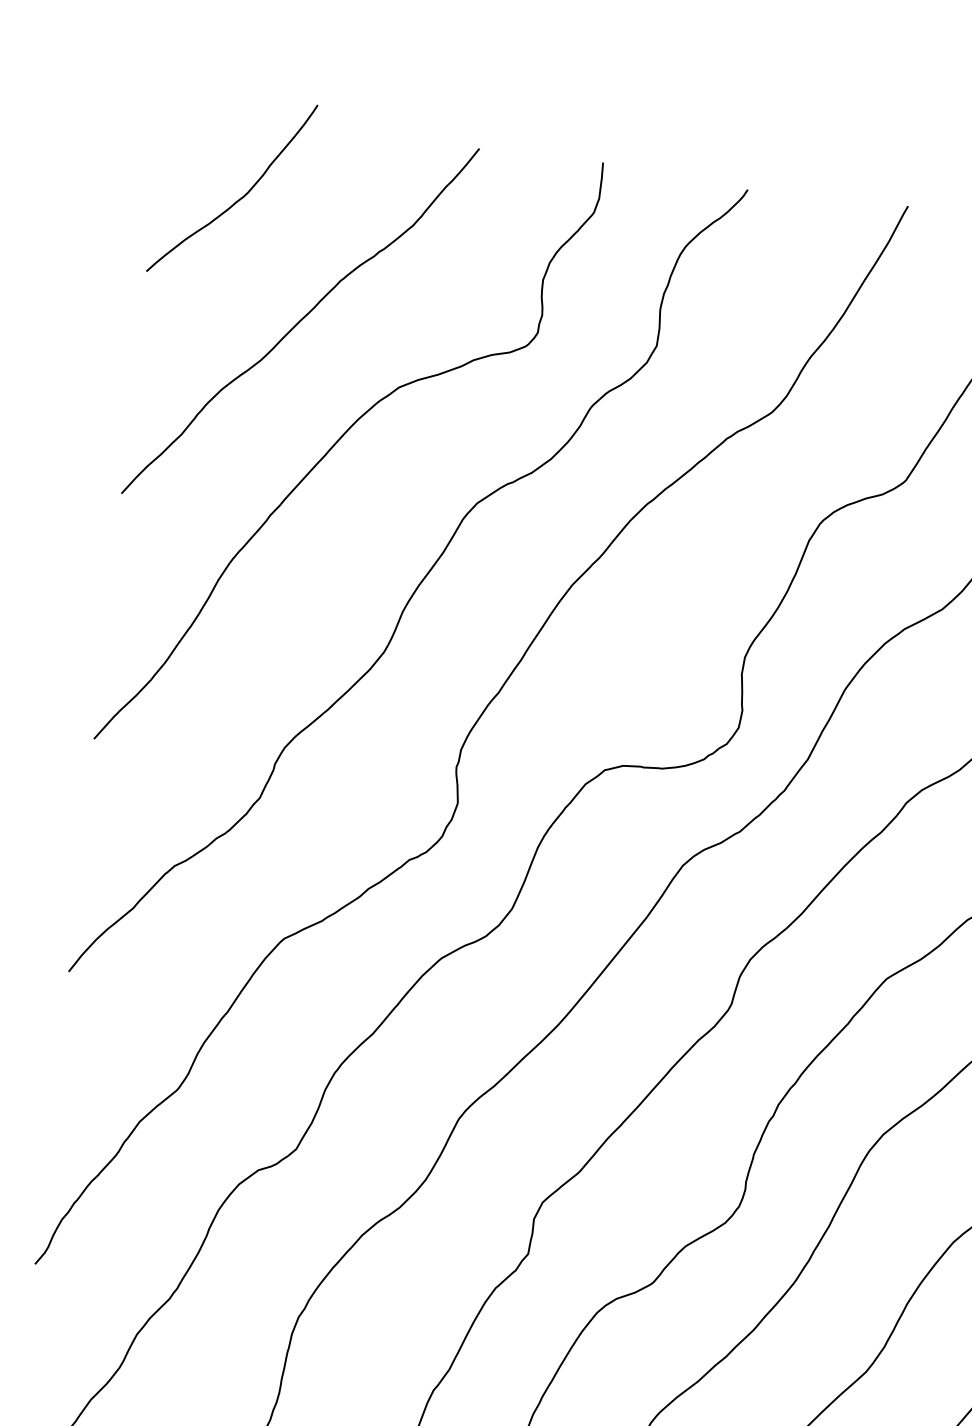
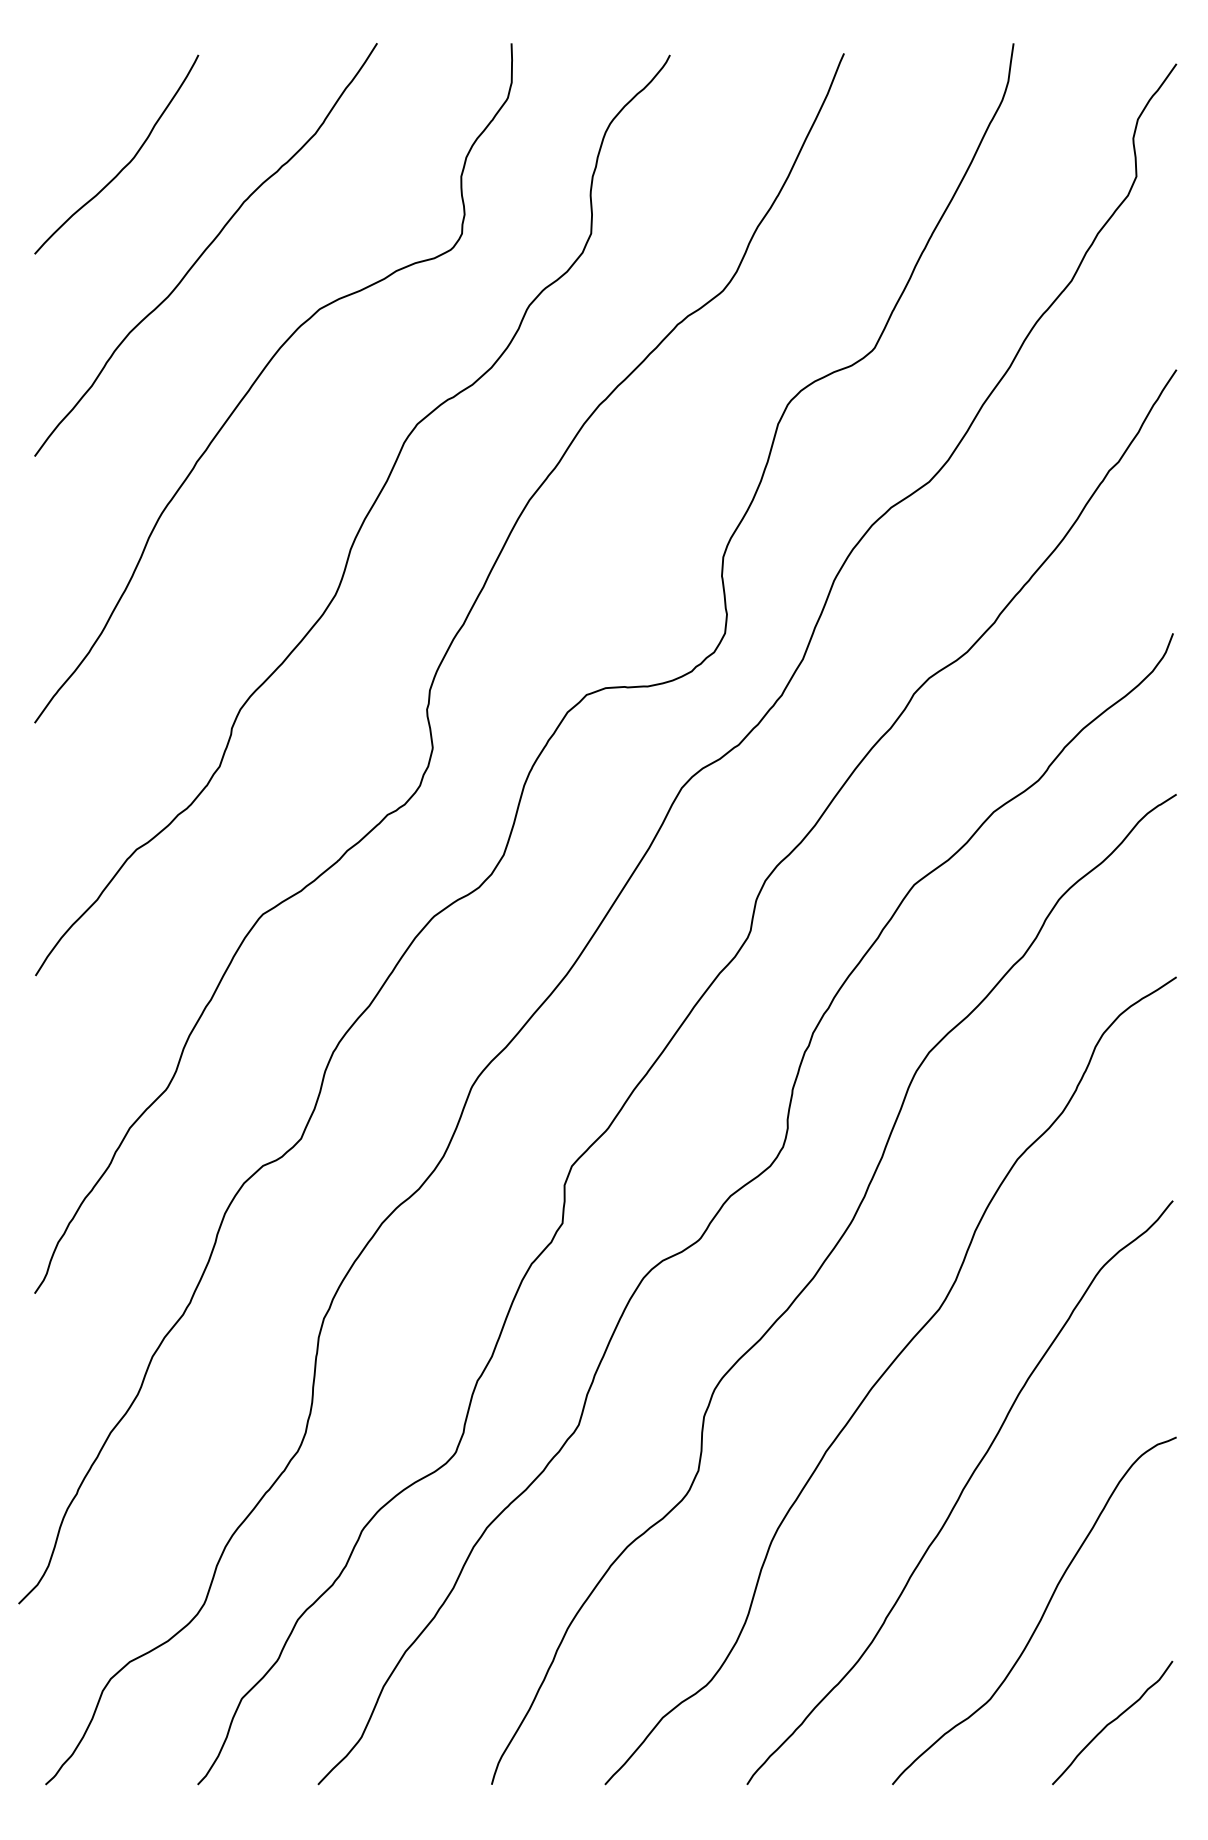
curve: (240, 198) -> (126, 164), moved

